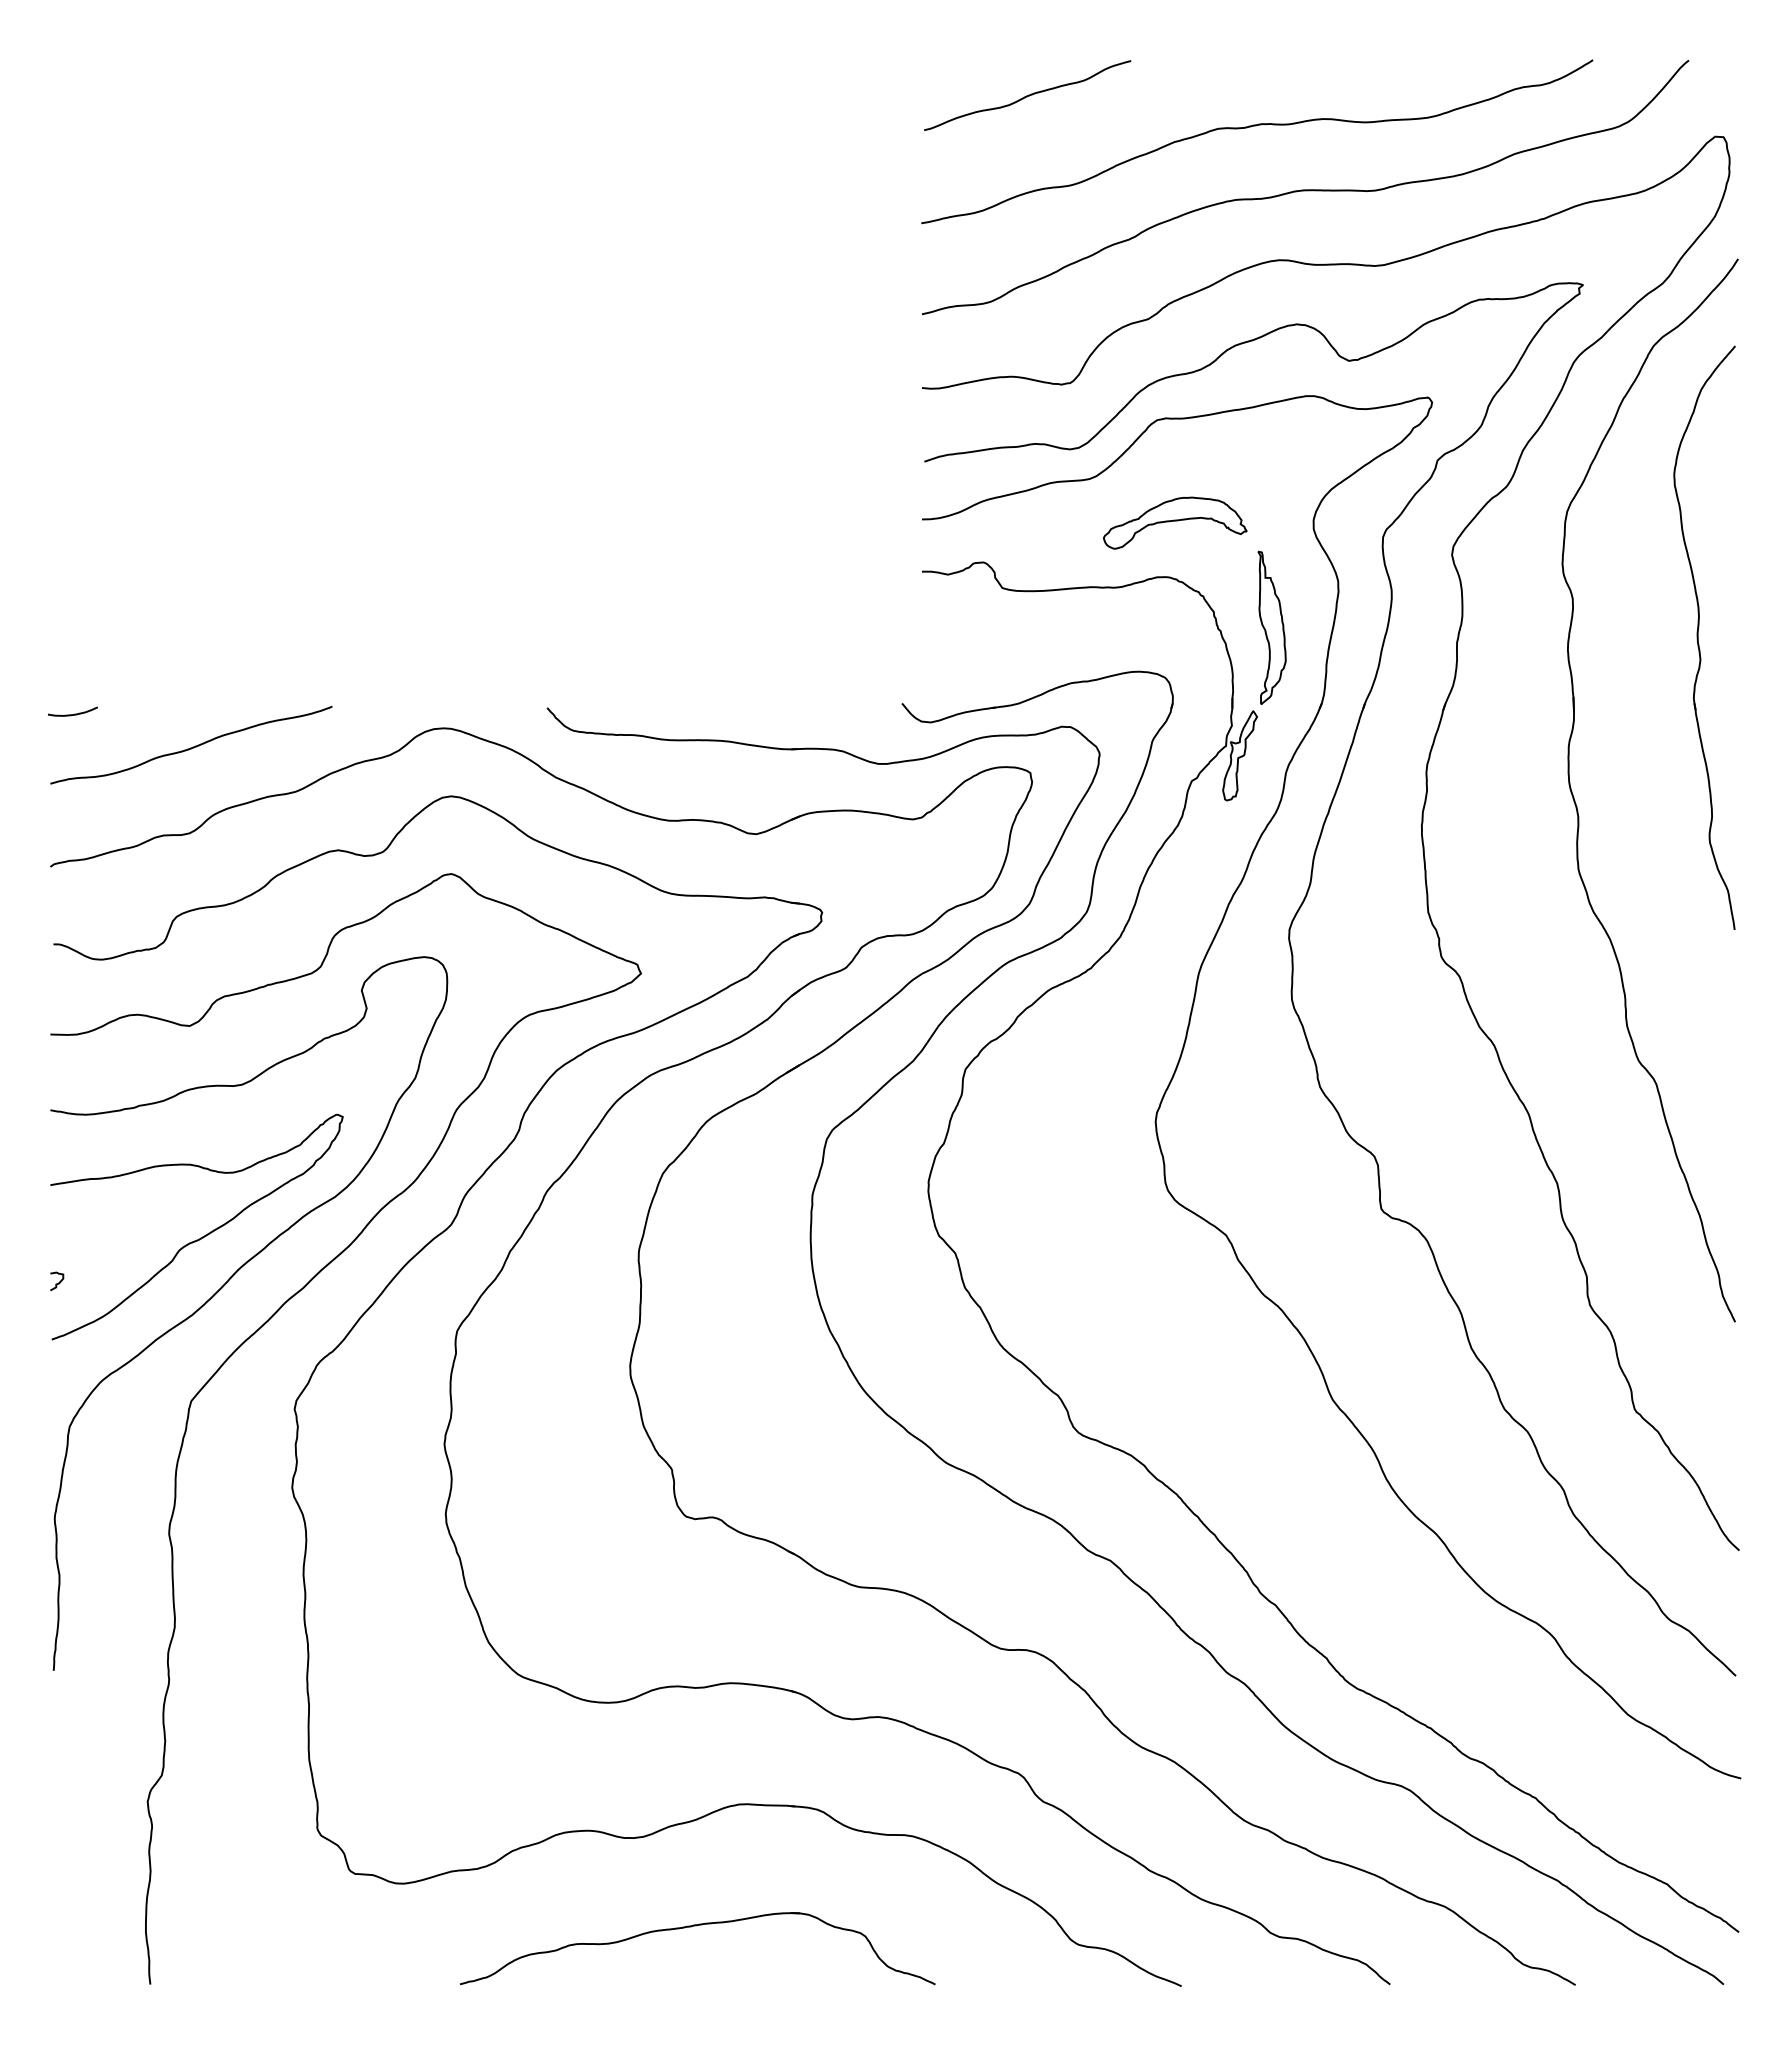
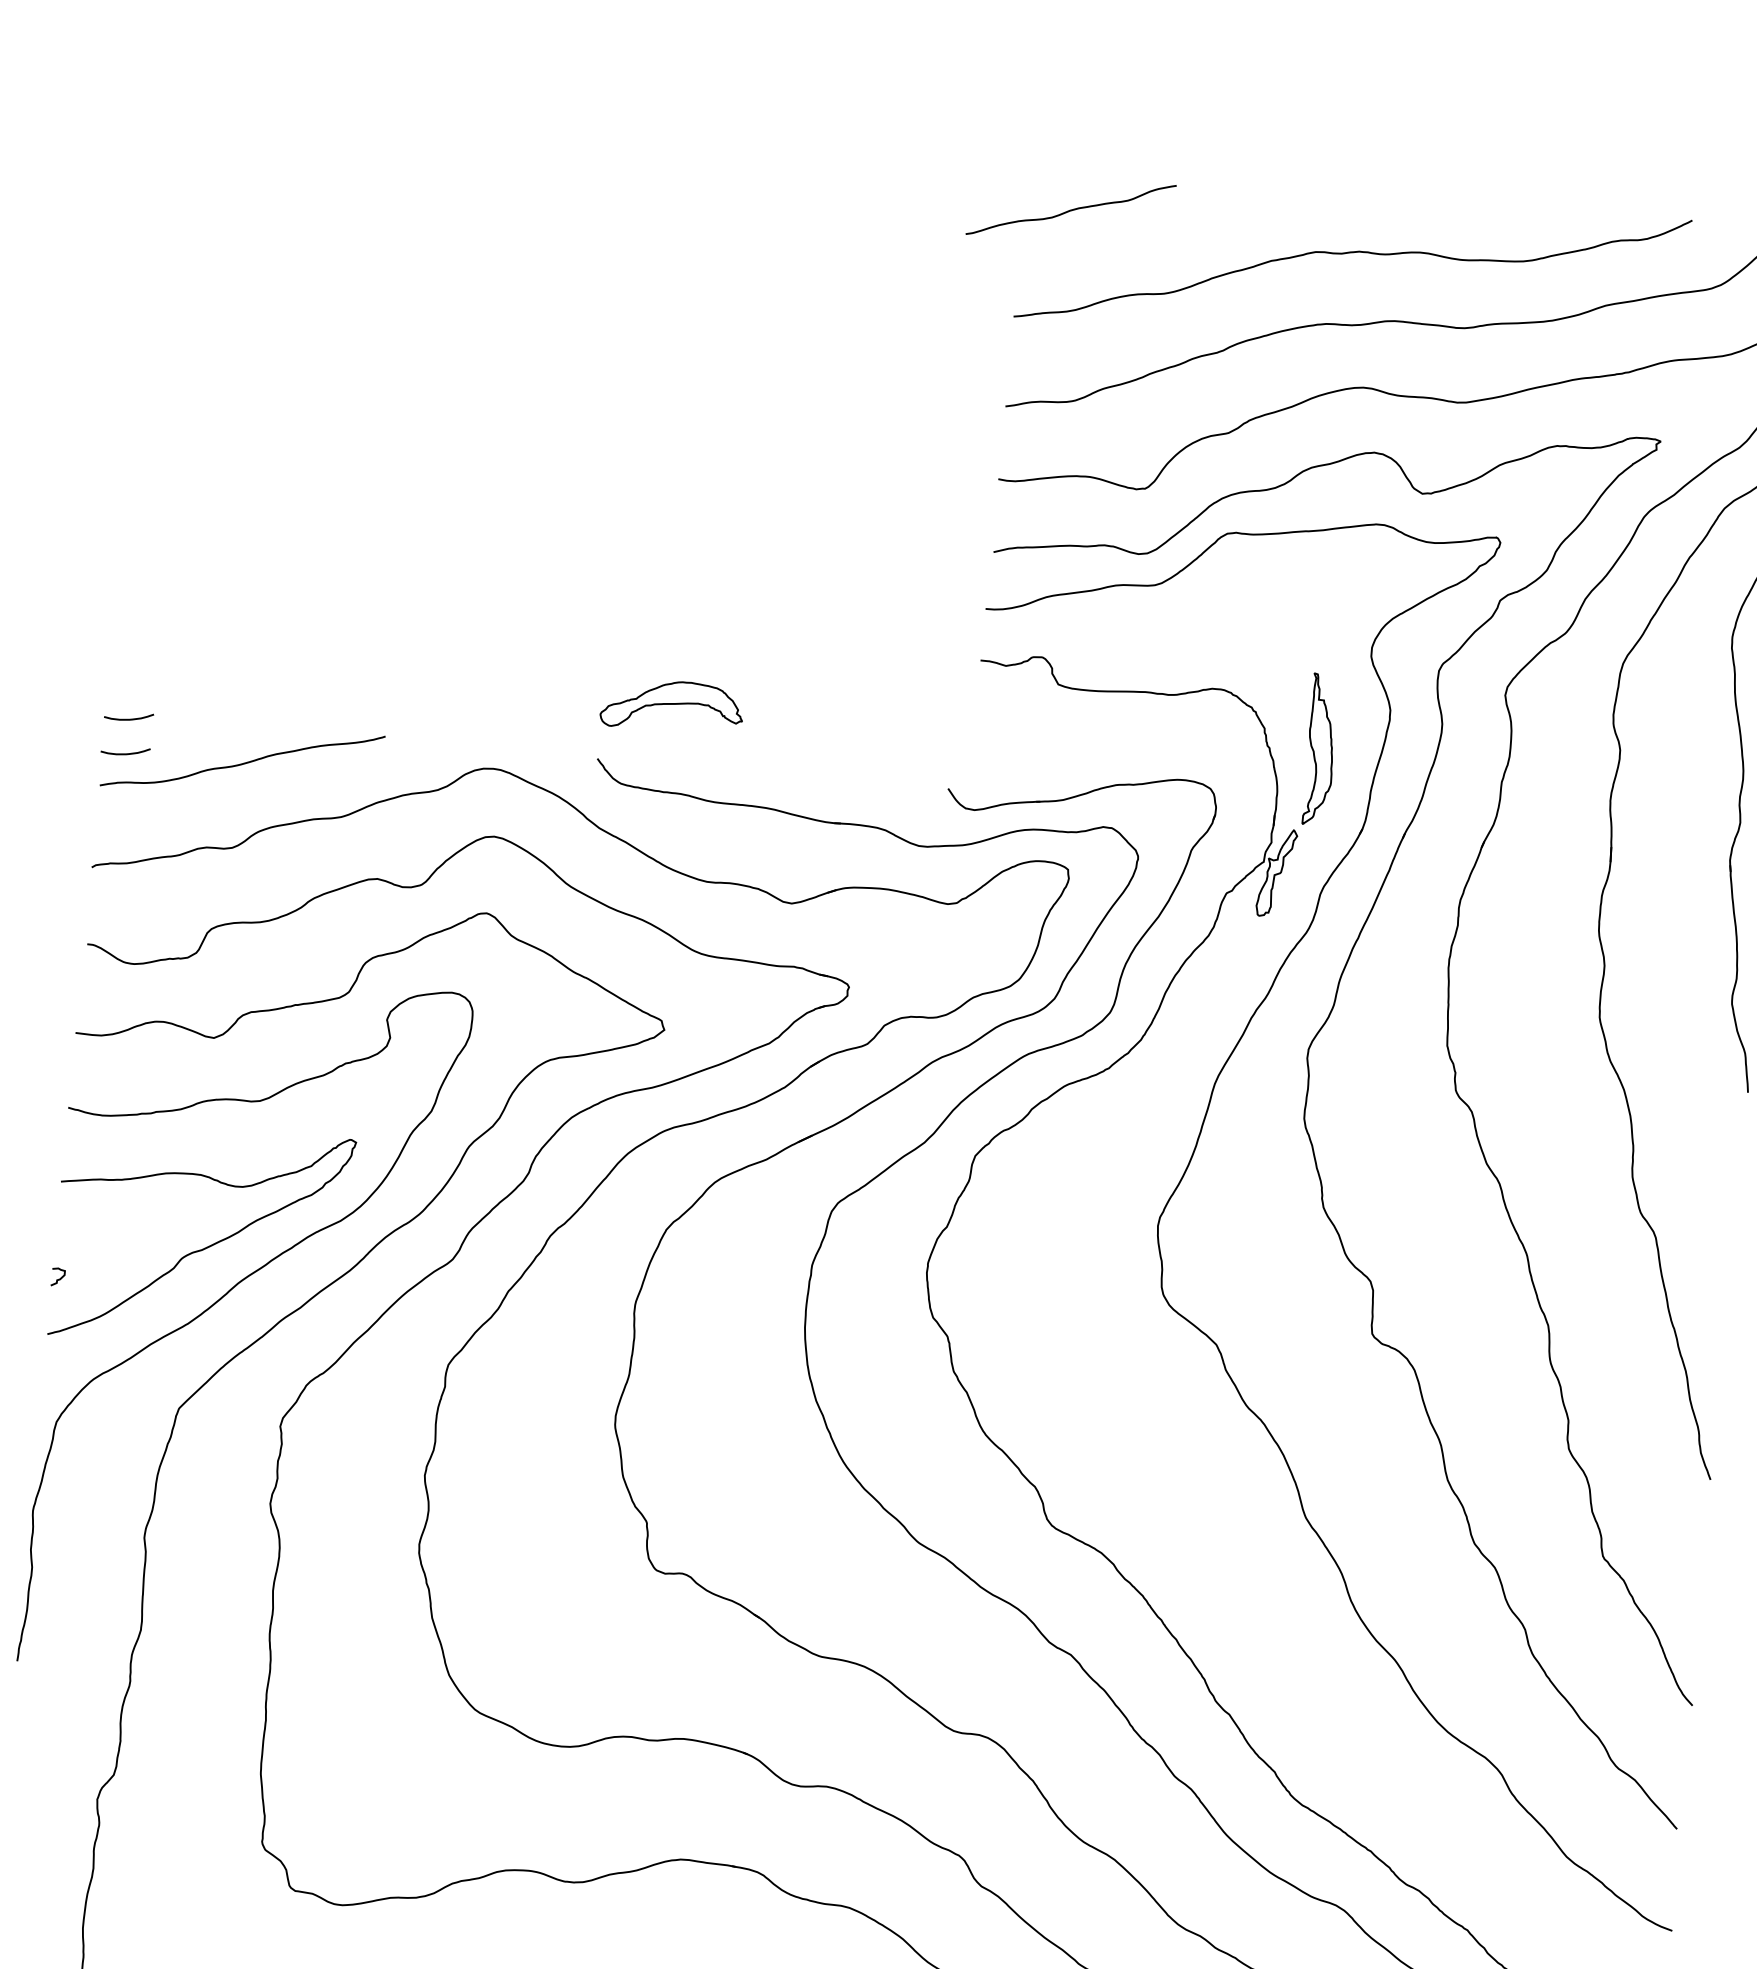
curve: (1027, 95) -> (1071, 209), moved
part: (1175, 522) -> (672, 705), moved
curve: (74, 748) -> (126, 752), added

